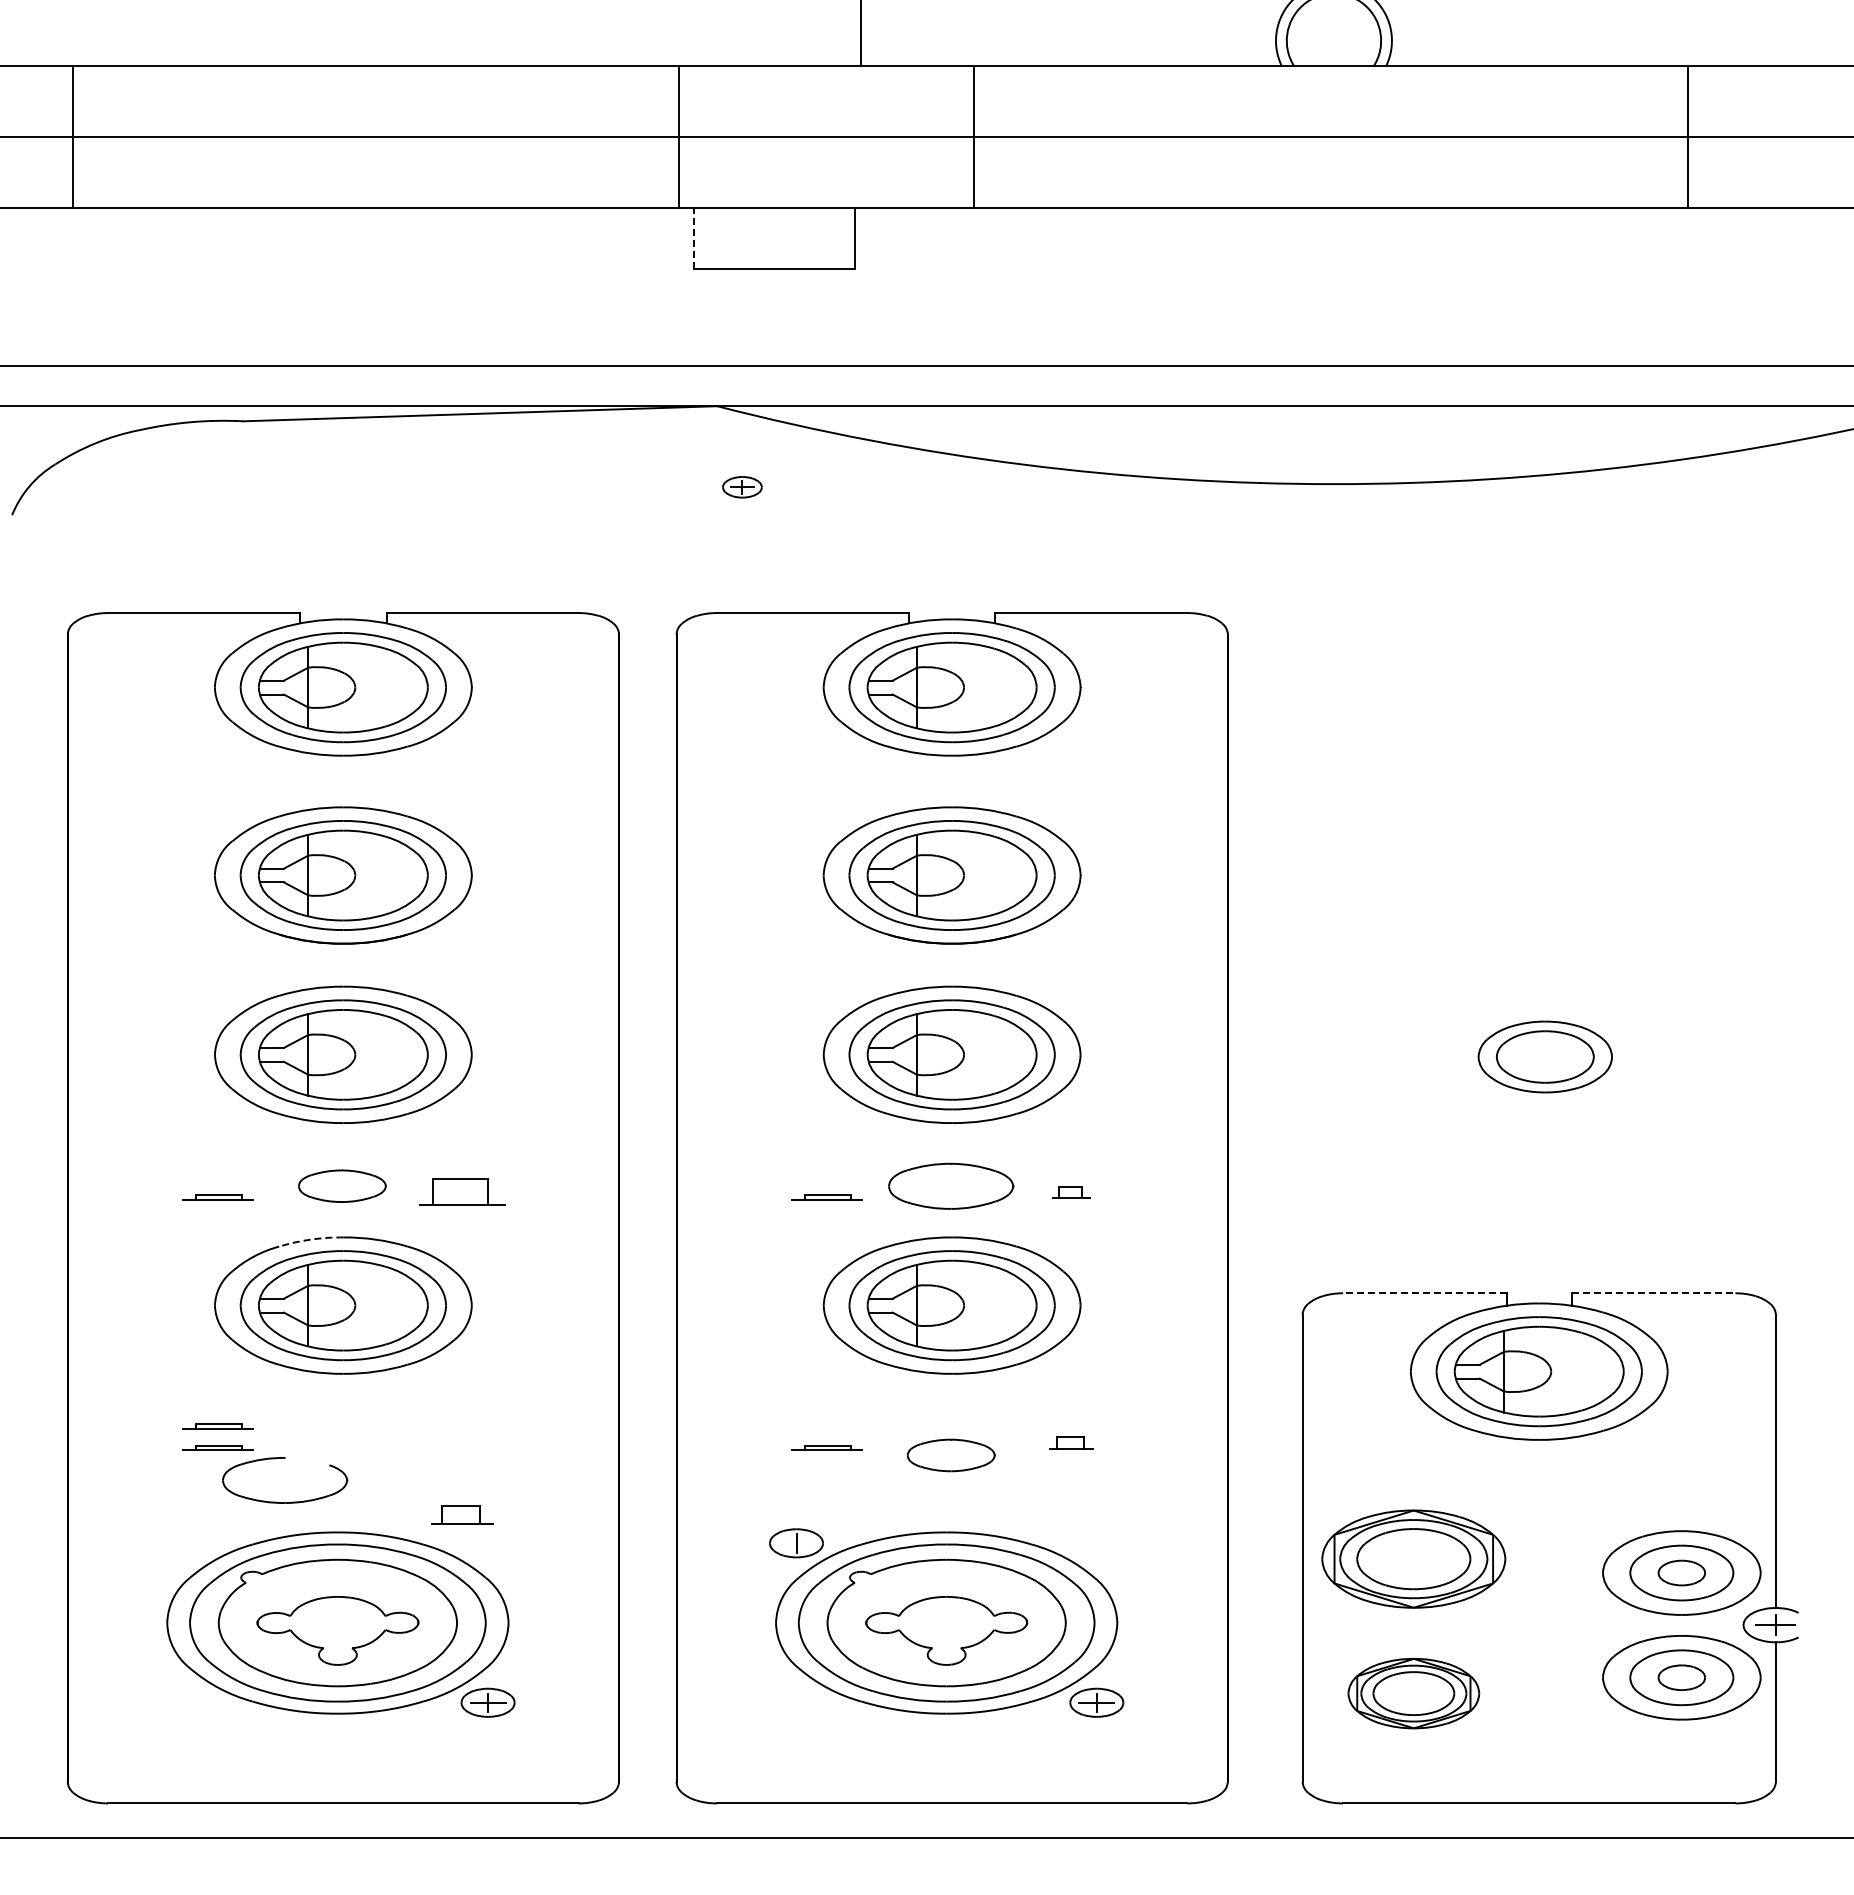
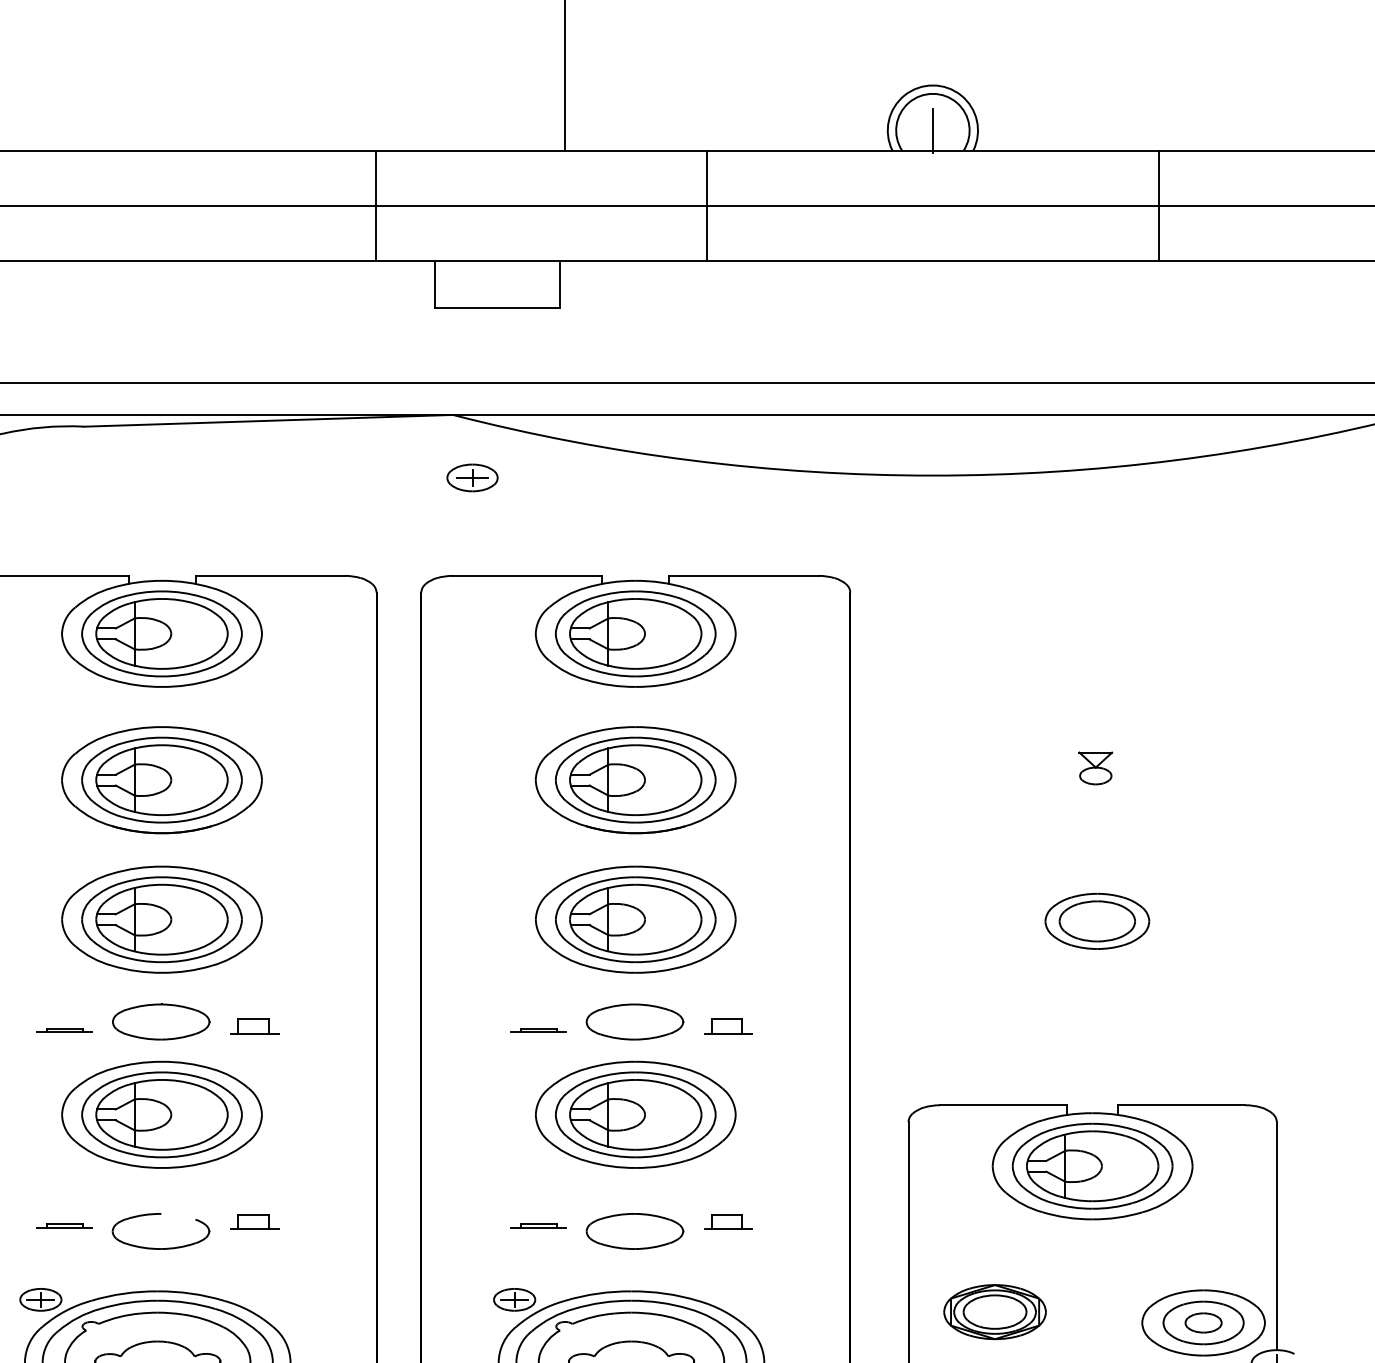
line: (1333, 40) -> (932, 130), added
line: (678, 137) -> (376, 205), moved
line: (974, 137) -> (706, 205), moved
line: (1687, 137) -> (1158, 205), moved
line: (693, 237) -> (434, 283), dashed -> solid
part: (742, 487) -> (472, 478), size x1.67
part: (1543, 860) -> (1095, 768), added
part: (342, 1185) -> (161, 1021), size x1.43
part: (462, 1191) -> (254, 1026), size x0.71
part: (1071, 1191) -> (728, 1026), size x1.67
arc: (310, 1239) -> (136, 1063), dashed -> solid
line: (1424, 1293) -> (1003, 1105), dashed -> solid
line: (1653, 1293) -> (1181, 1105), dashed -> solid
part: (217, 1426) -> (64, 1208), removed
part: (1071, 1442) -> (728, 1221), size x1.43
part: (951, 1455) -> (635, 1231), size x1.43
part: (285, 1458) -> (161, 1214), moved
part: (462, 1514) -> (254, 1221), moved
part: (187, 1543) -> (40, 1299), added
line: (796, 1543) -> (514, 1299), added
part: (1413, 1558) -> (994, 1311), size x0.71

